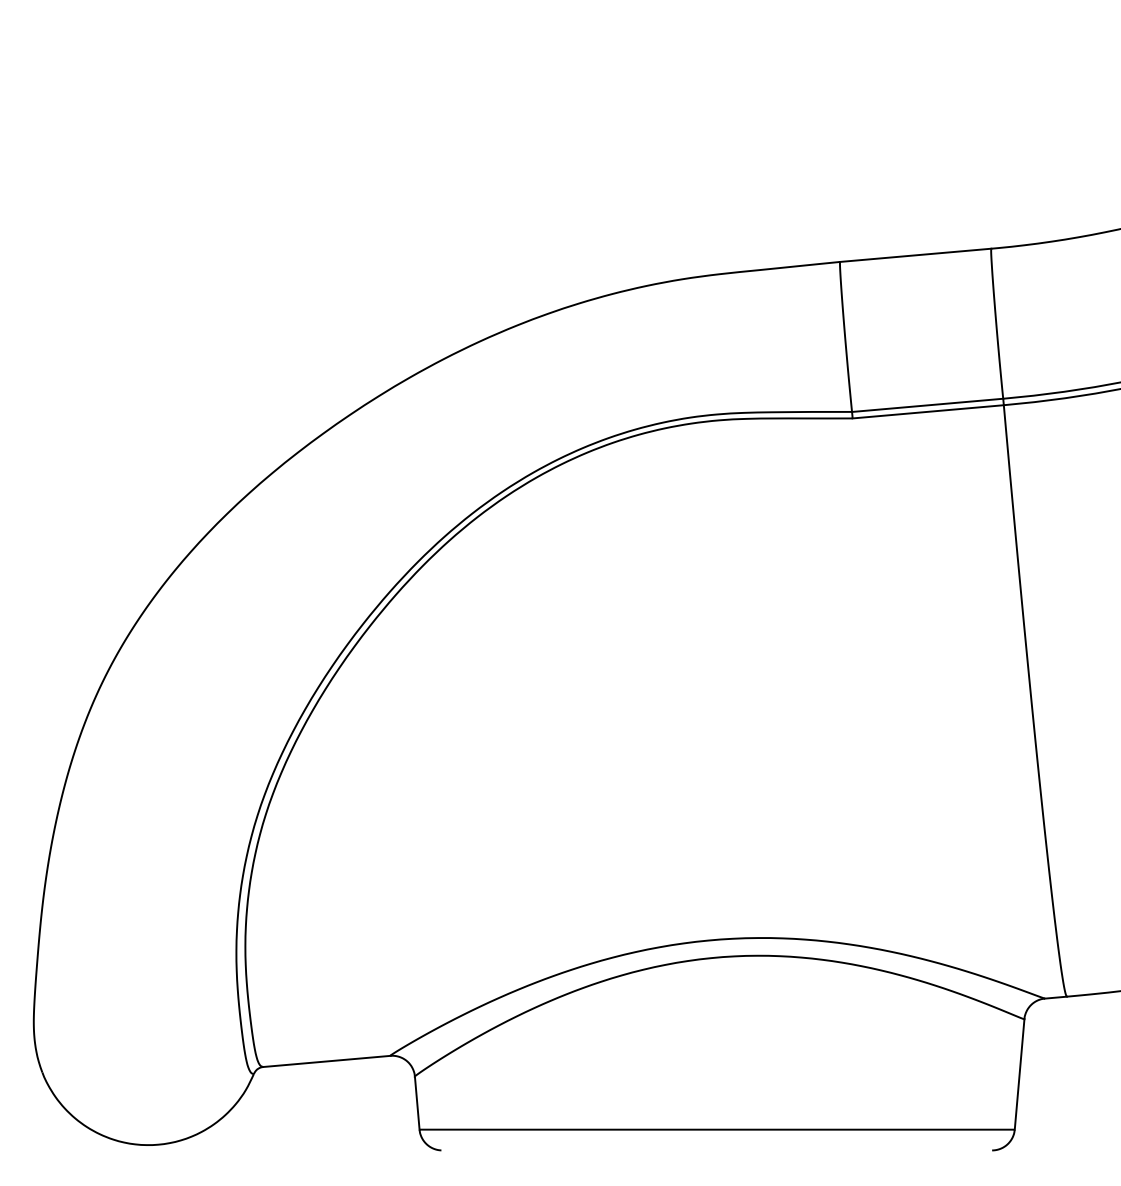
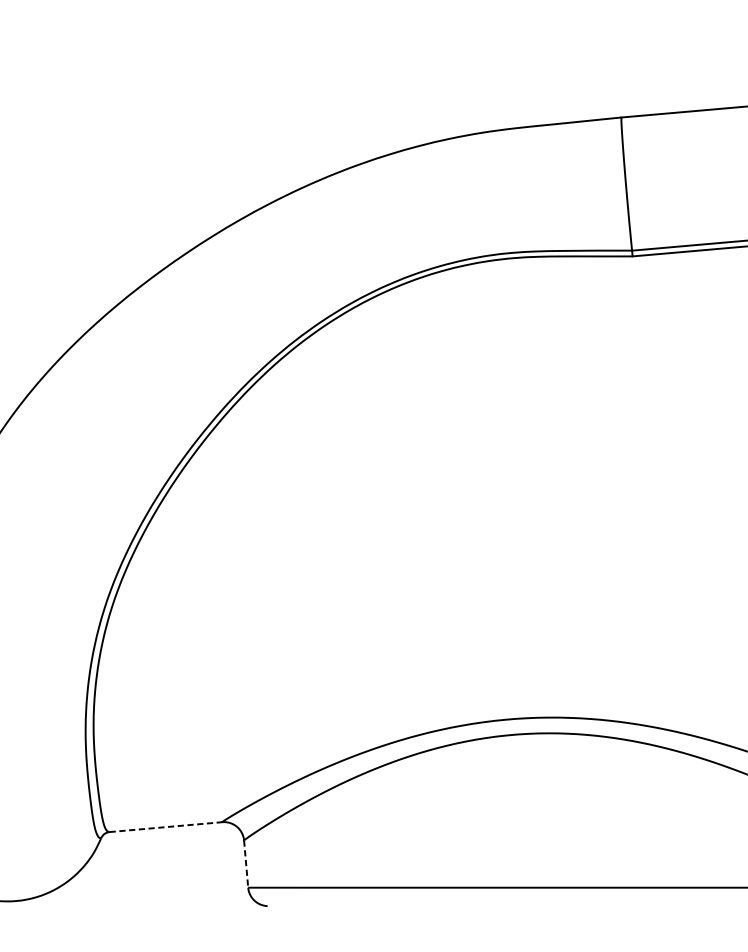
line: (327, 1061) -> (166, 827), solid -> dashed
line: (417, 1103) -> (246, 864), solid -> dashed

